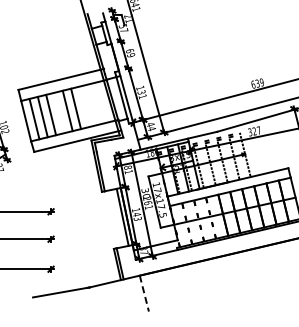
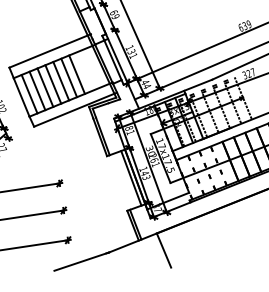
line: (84, 106) -> (77, 74), added
line: (59, 112) -> (53, 83), added
line: (144, 293) -> (164, 250), dashed -> solid

